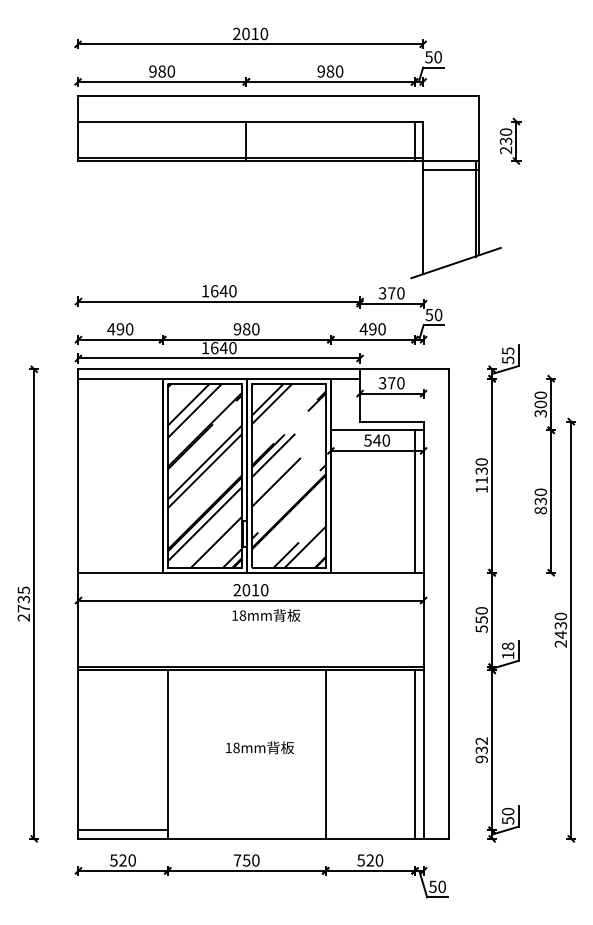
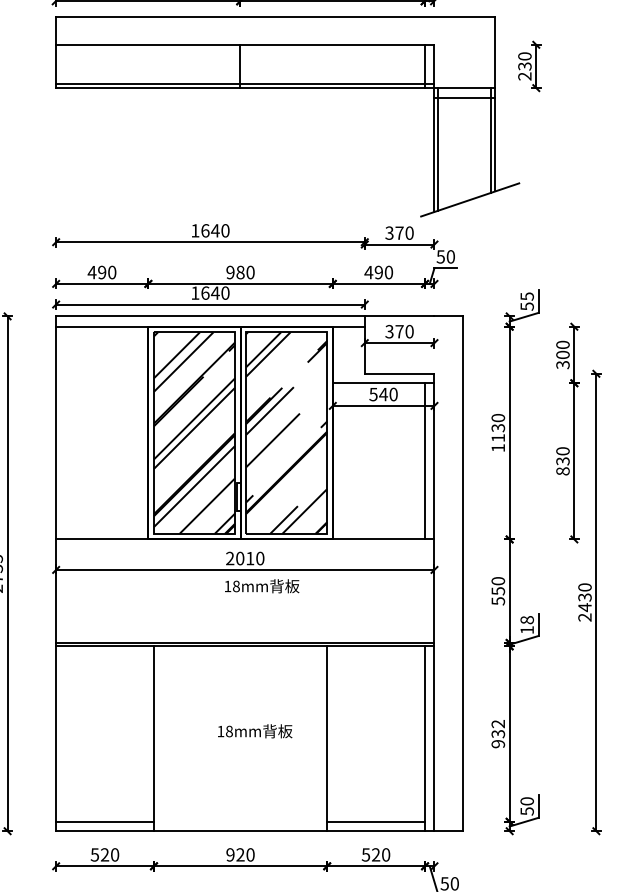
line: (426, 217) -> (437, 149), added
line: (369, 830) -> (375, 822), added
text: (241, 860) -> (234, 854), 750 -> 920

